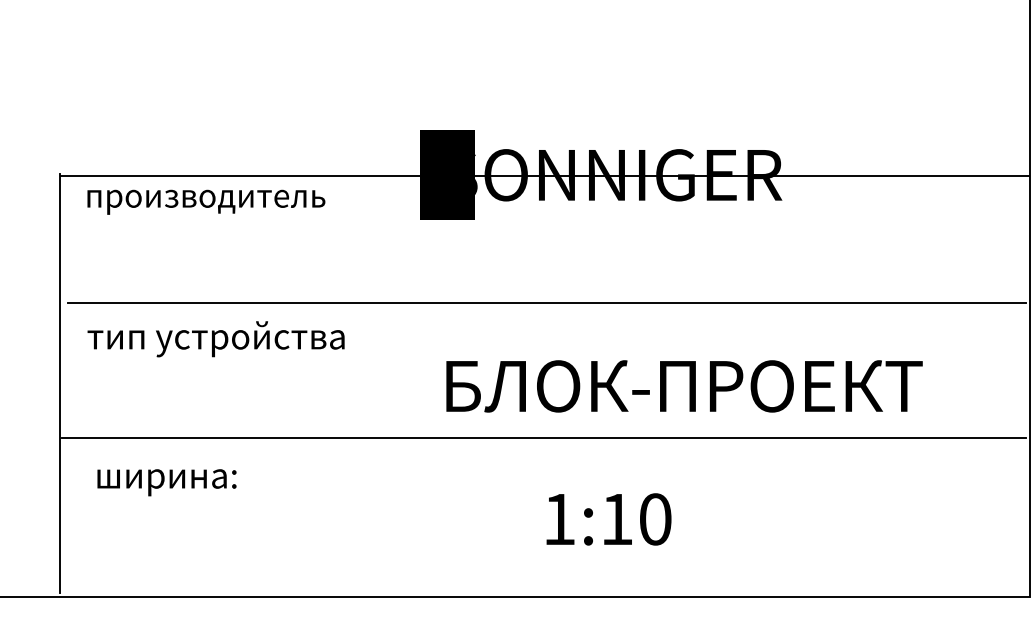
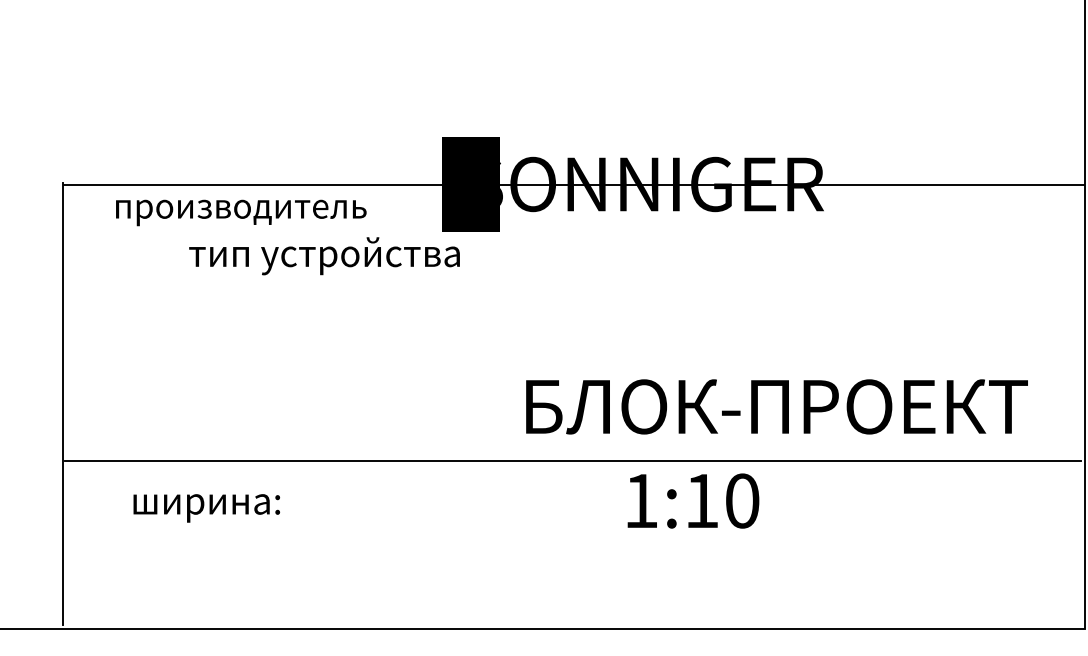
text: (206, 201) -> (241, 212), moved
line: (546, 302) -> (575, 318), removed
text: (216, 339) -> (324, 256), moved
text: (684, 386) -> (776, 406), moved
text: (166, 482) -> (206, 508), moved
text: (609, 518) -> (693, 500), moved

